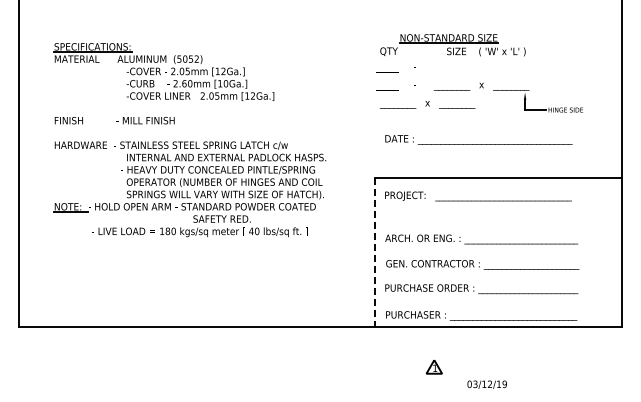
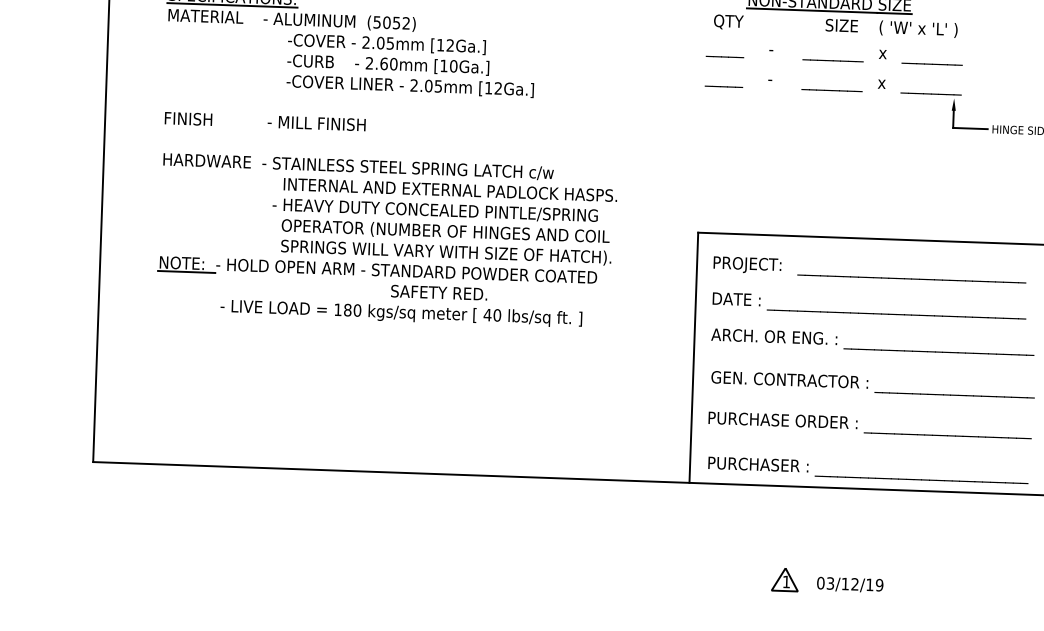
text: (427, 104) -> (882, 55), moved
text: (478, 139) -> (868, 305), moved
line: (375, 252) -> (694, 357), dashed -> solid
part: (433, 367) -> (783, 580), moved
text: (486, 384) -> (849, 584), moved

